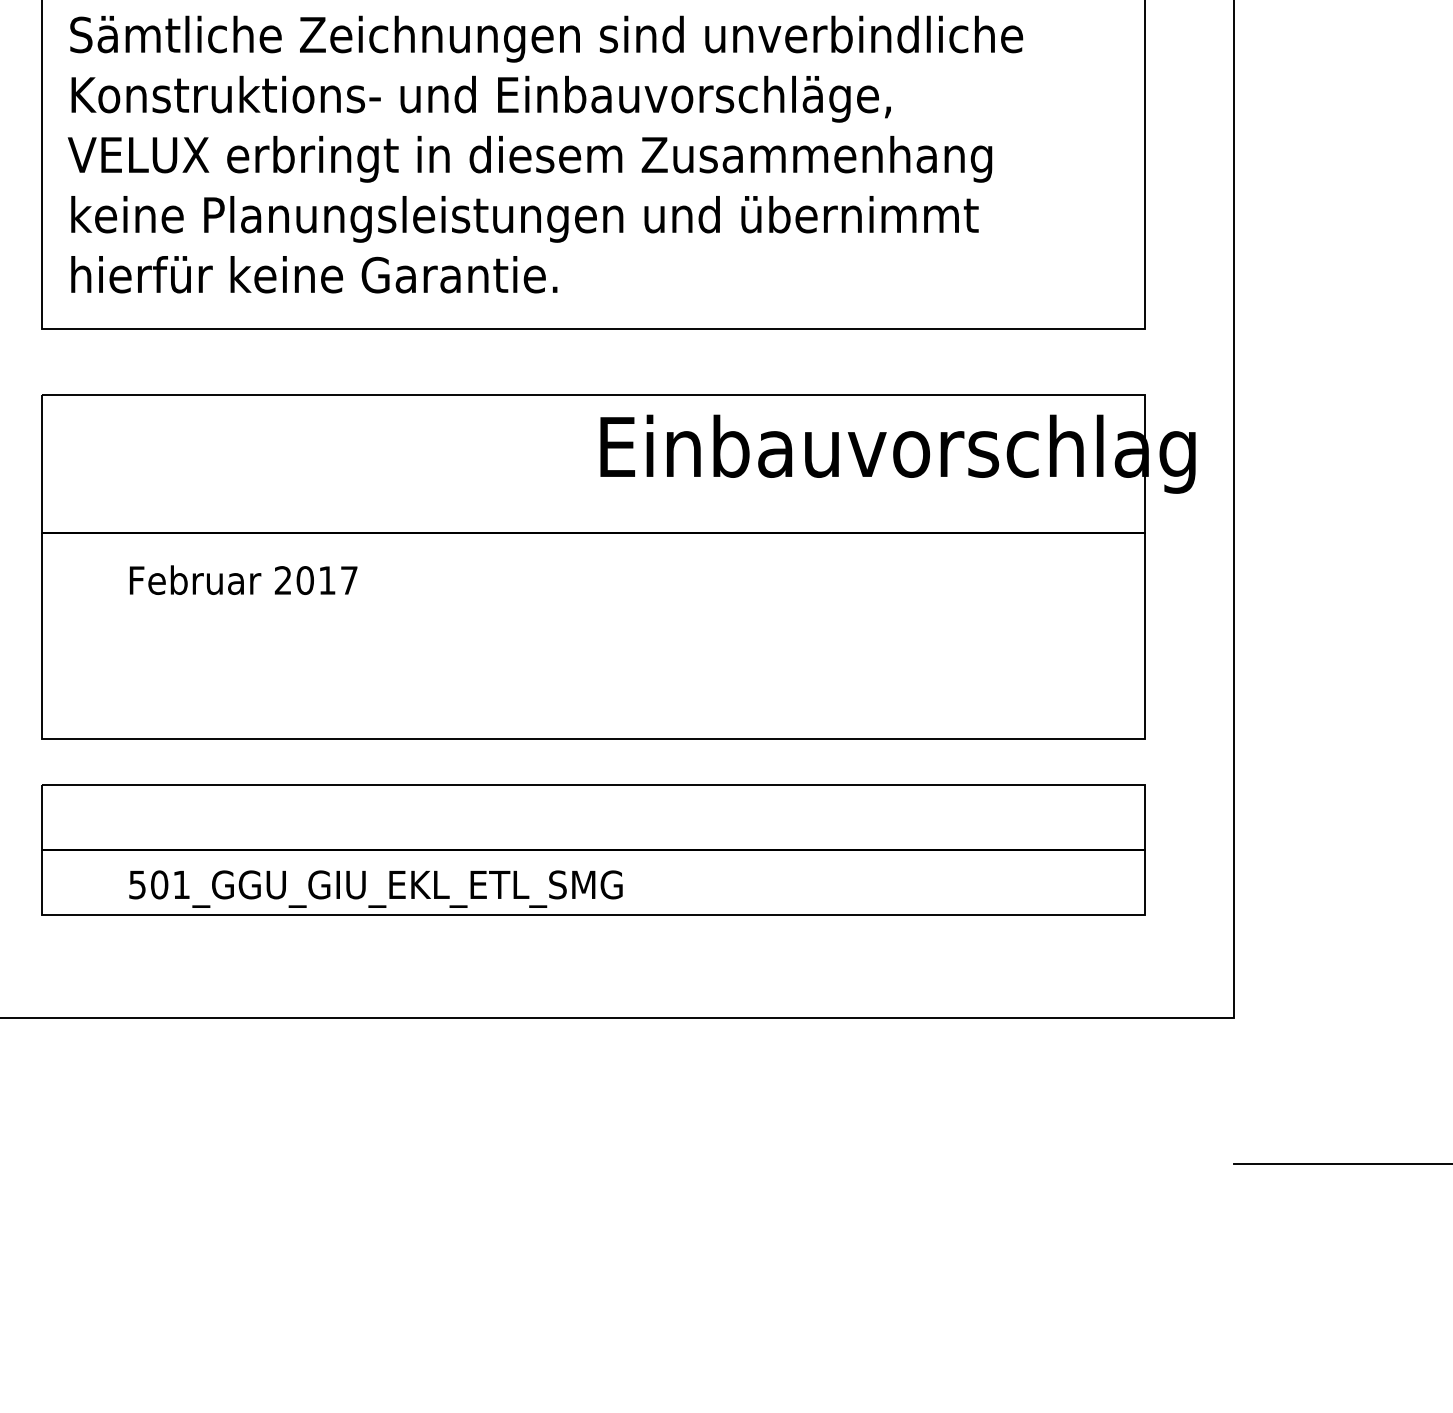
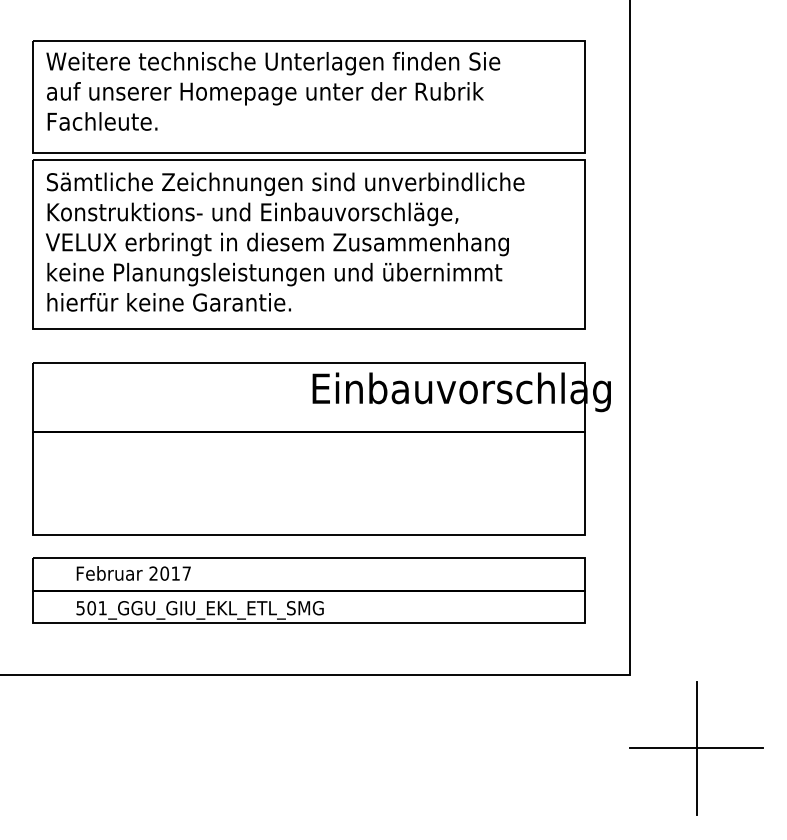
text: (242, 580) -> (133, 573), moved
line: (1366, 1162) -> (696, 747), added

